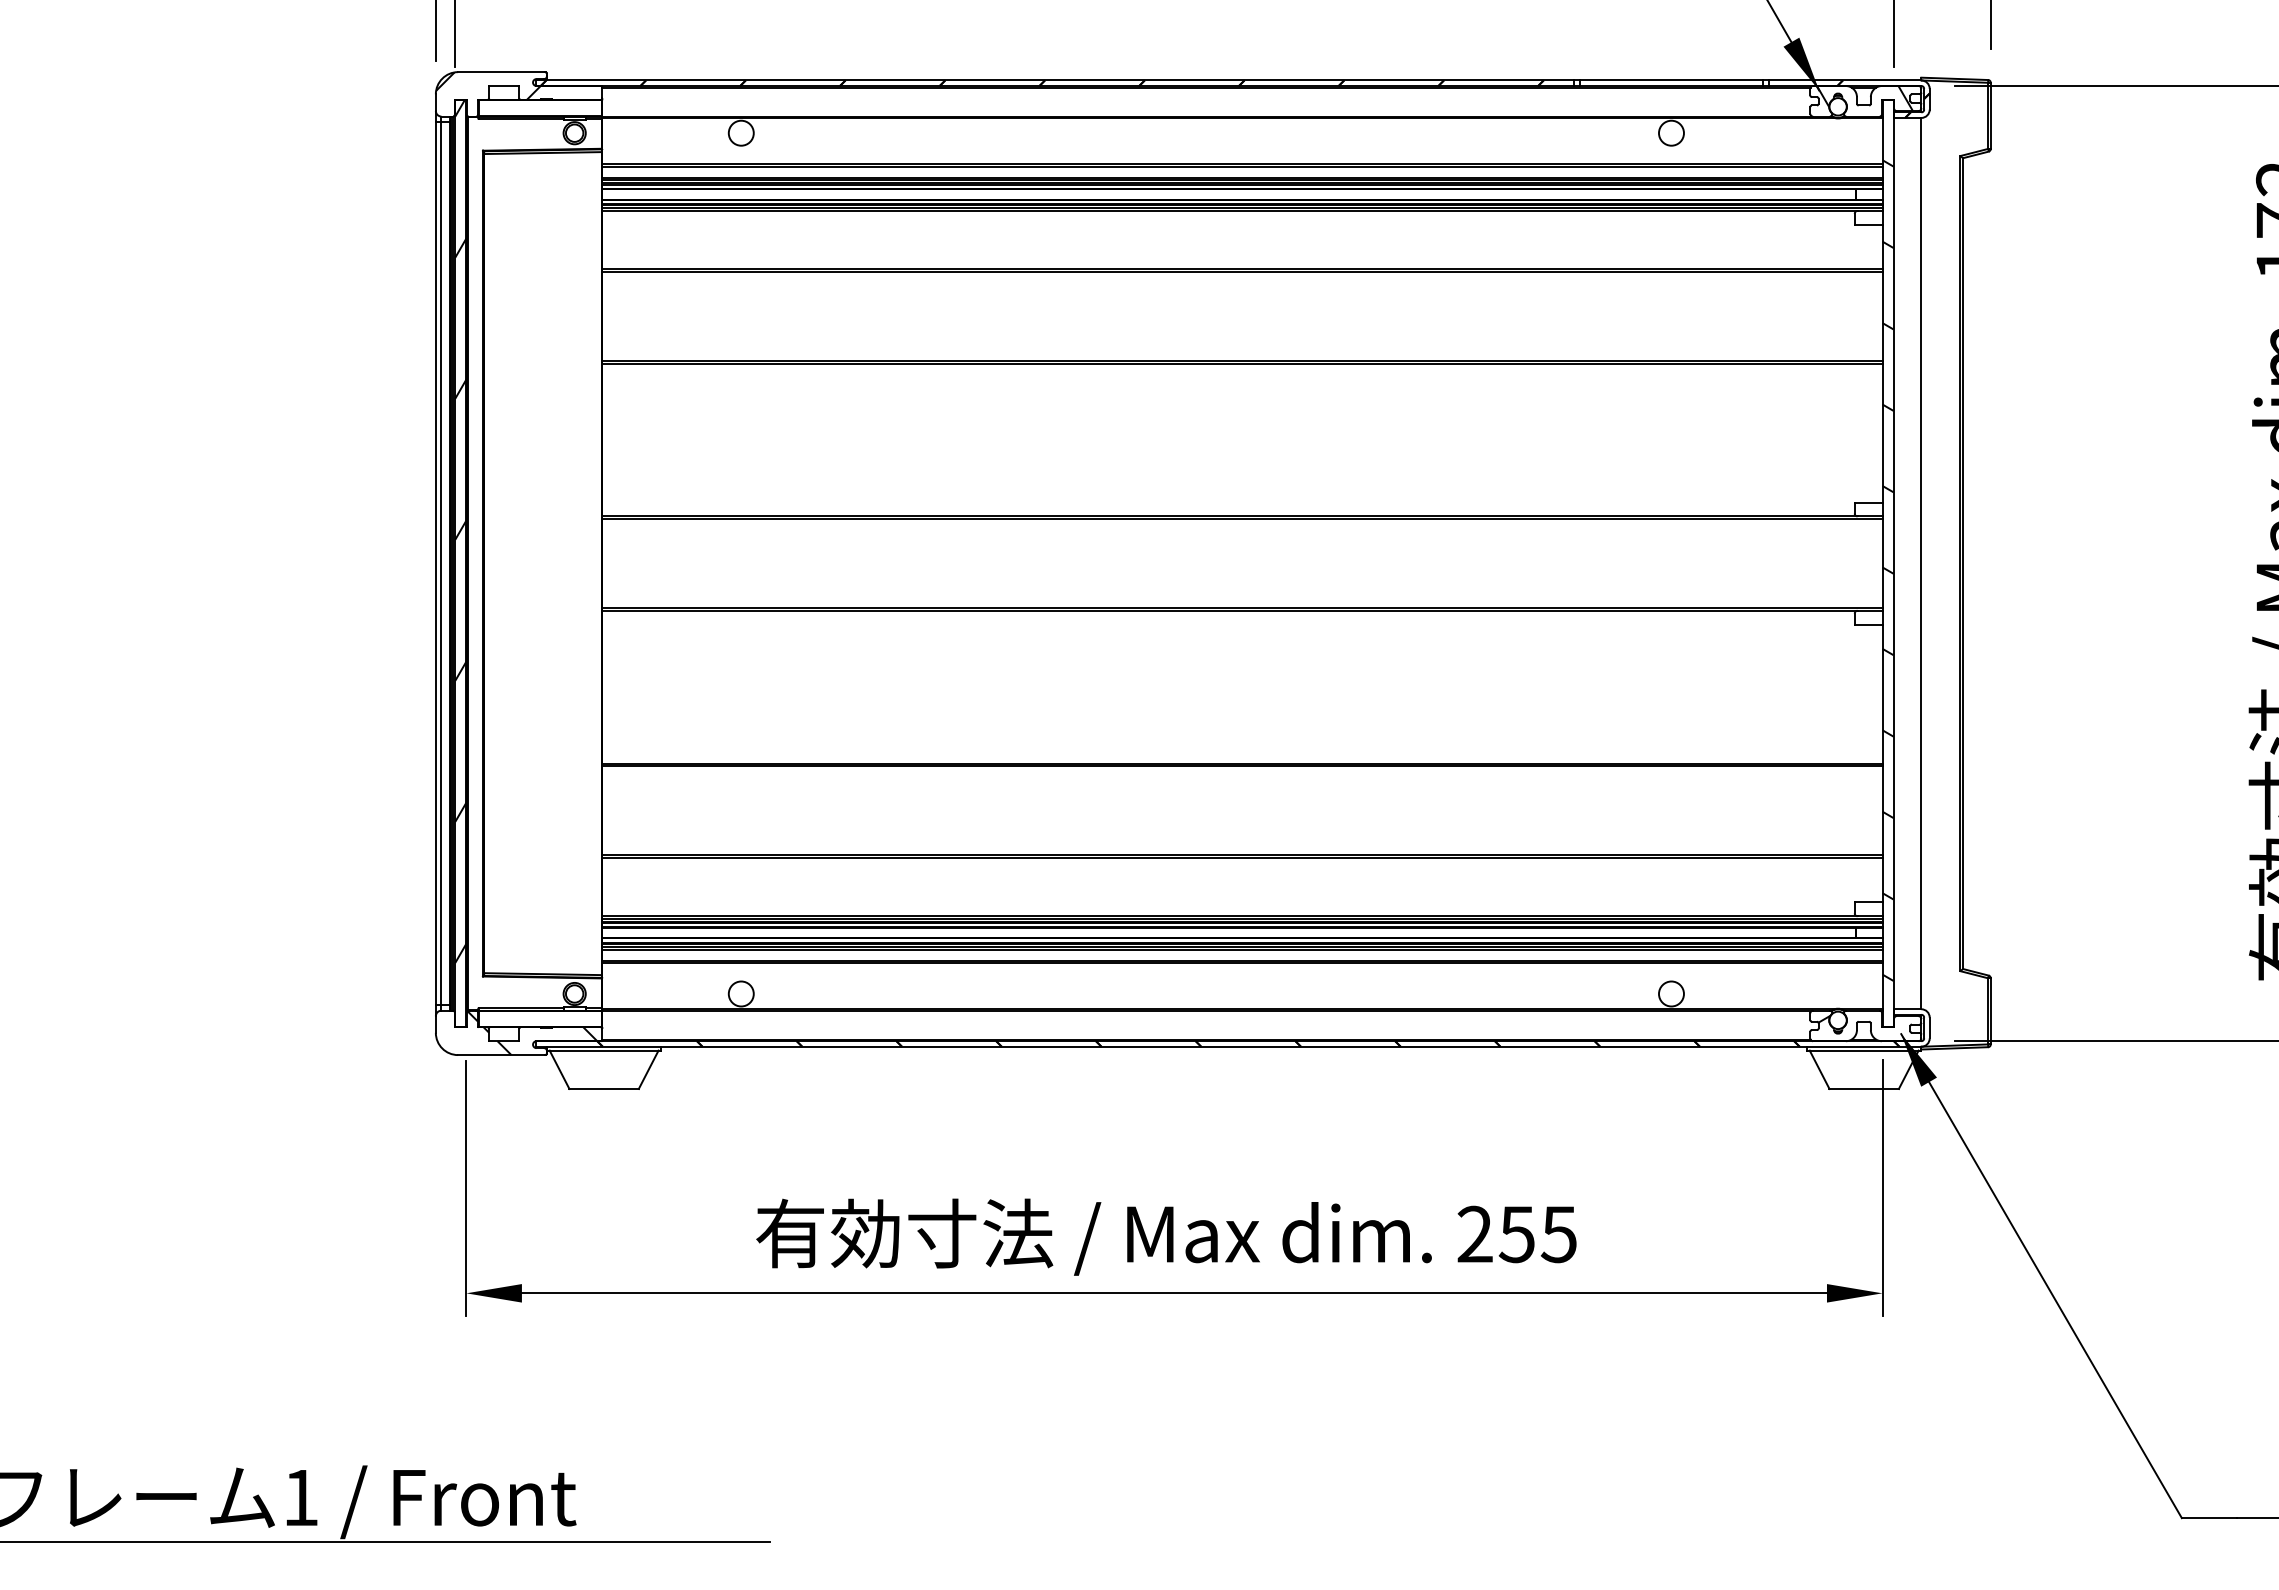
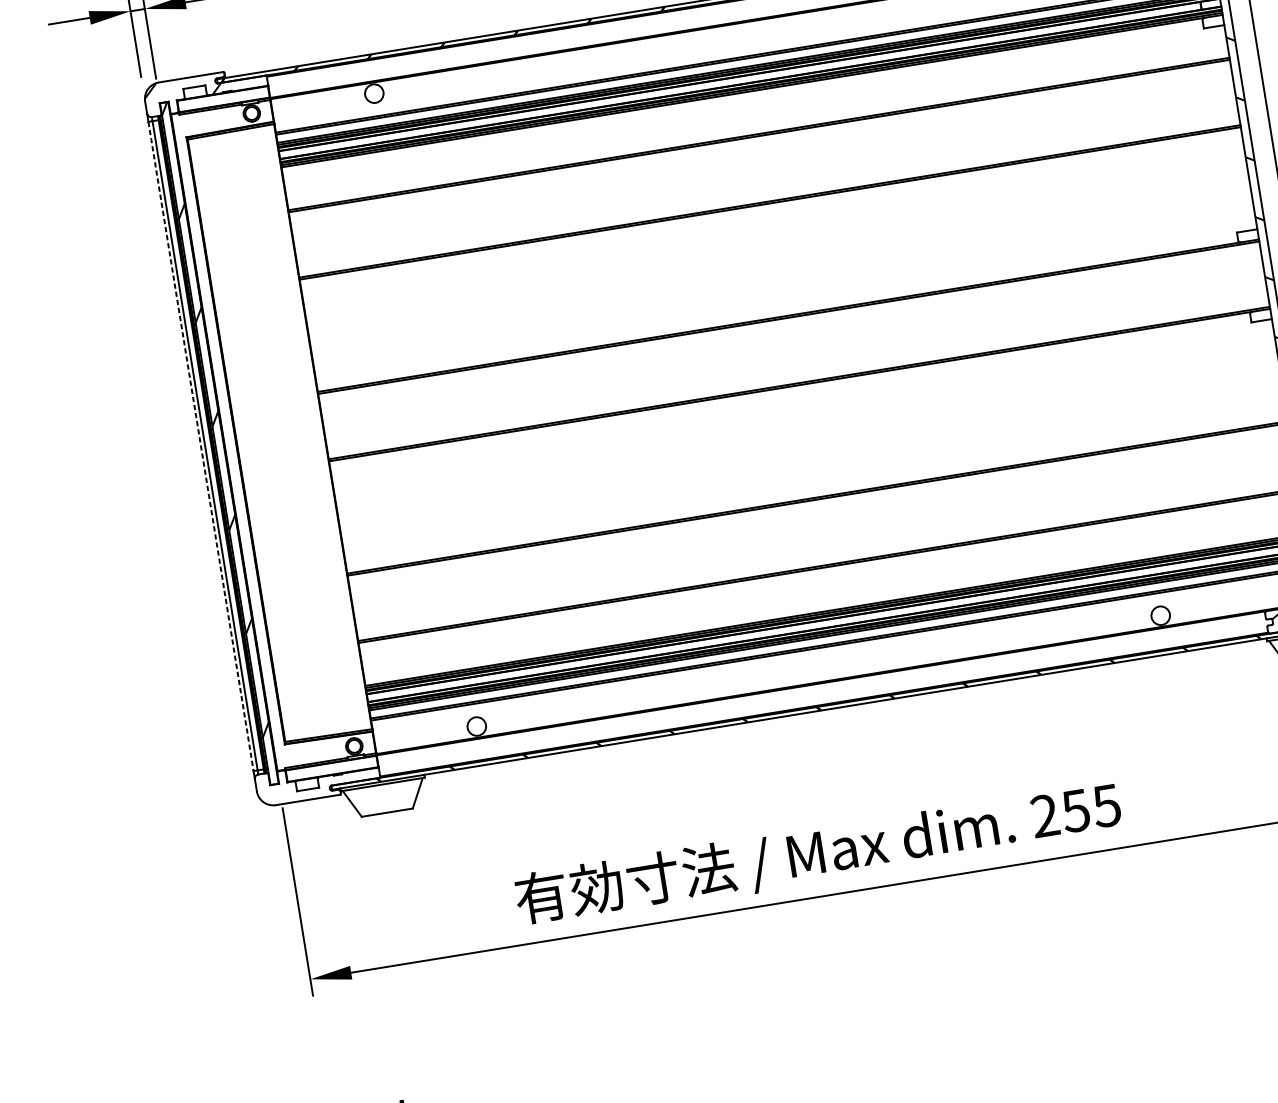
line: (435, 564) -> (200, 447), solid -> dashed
hatch: (532, 1033) -> (328, 780), removed

